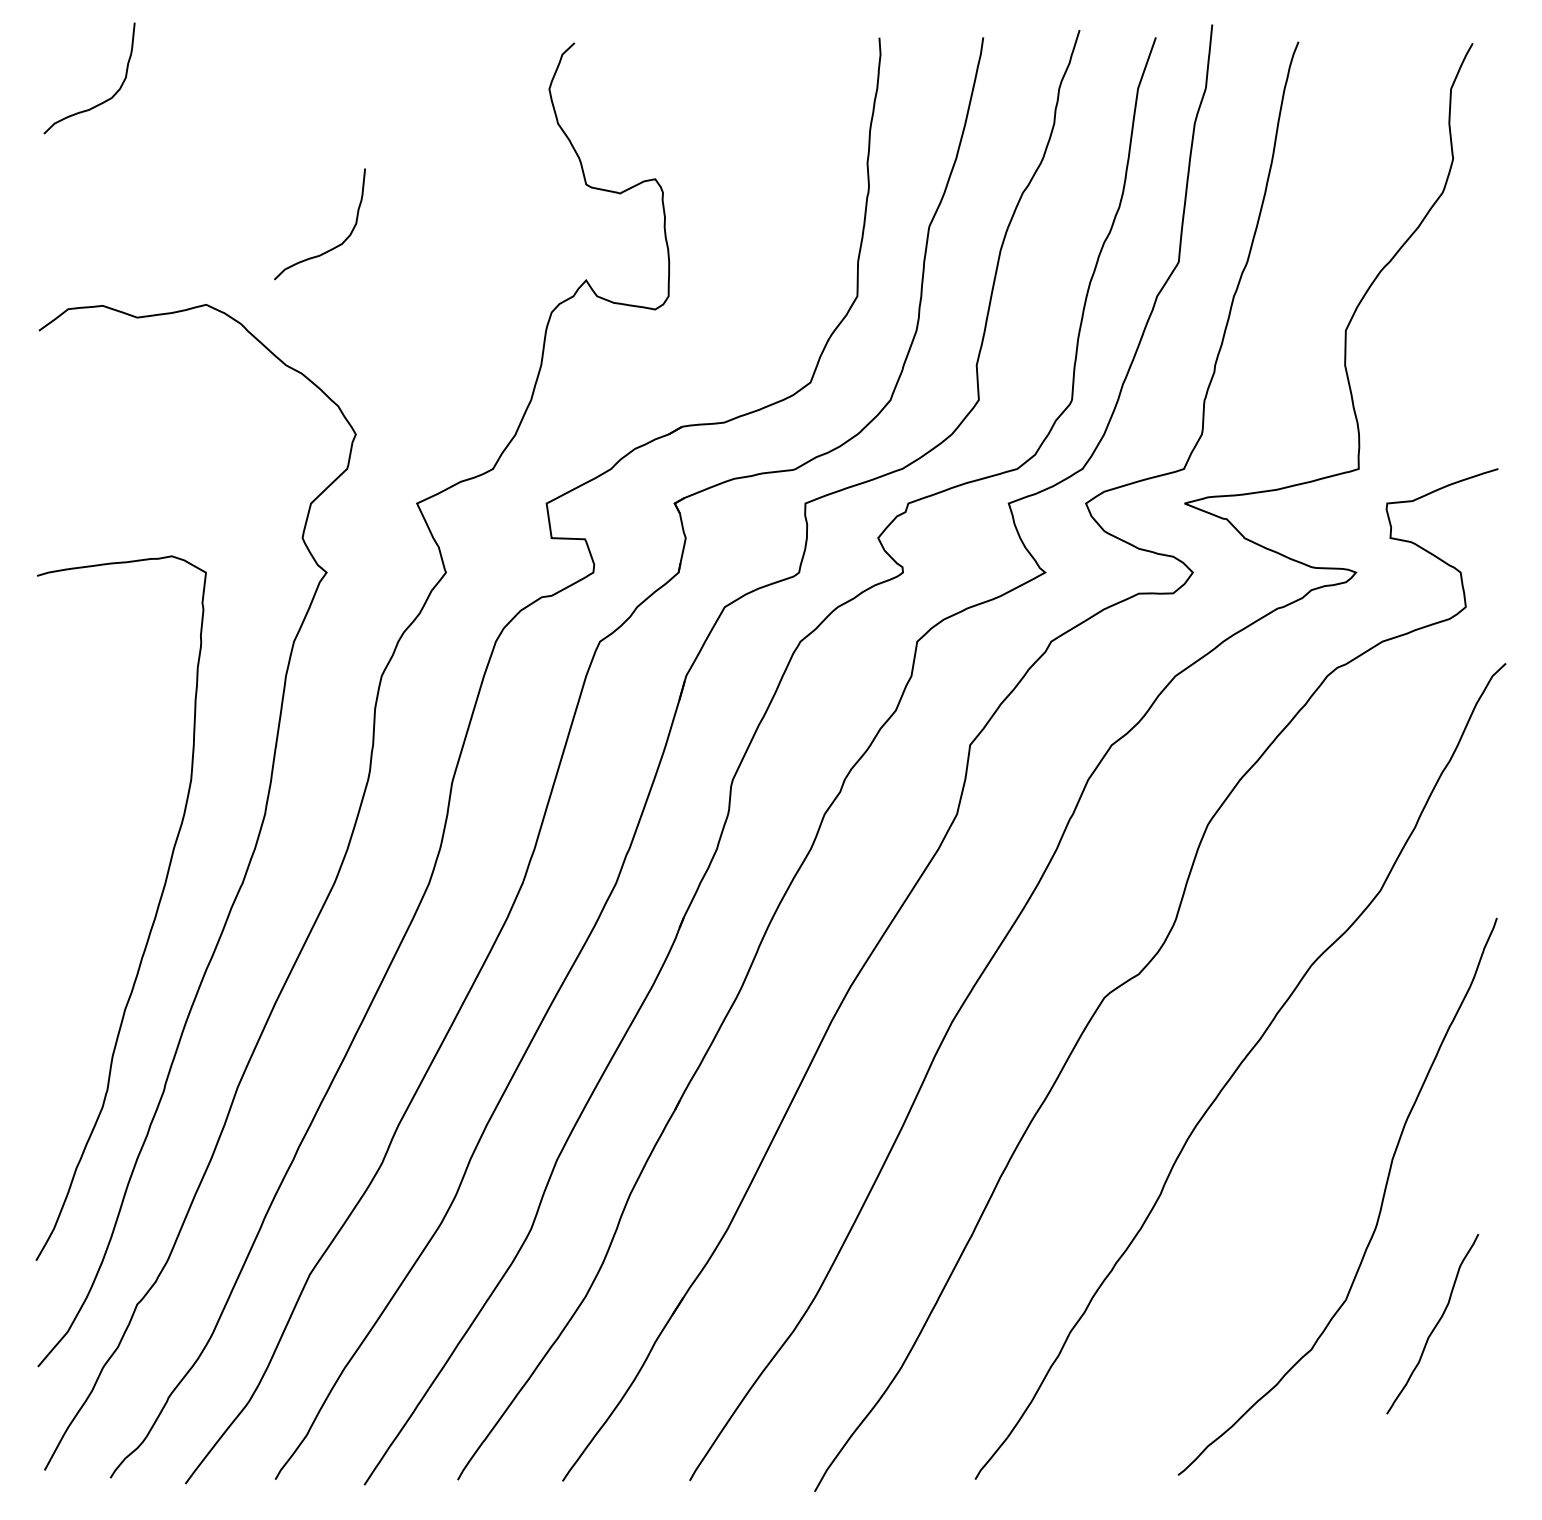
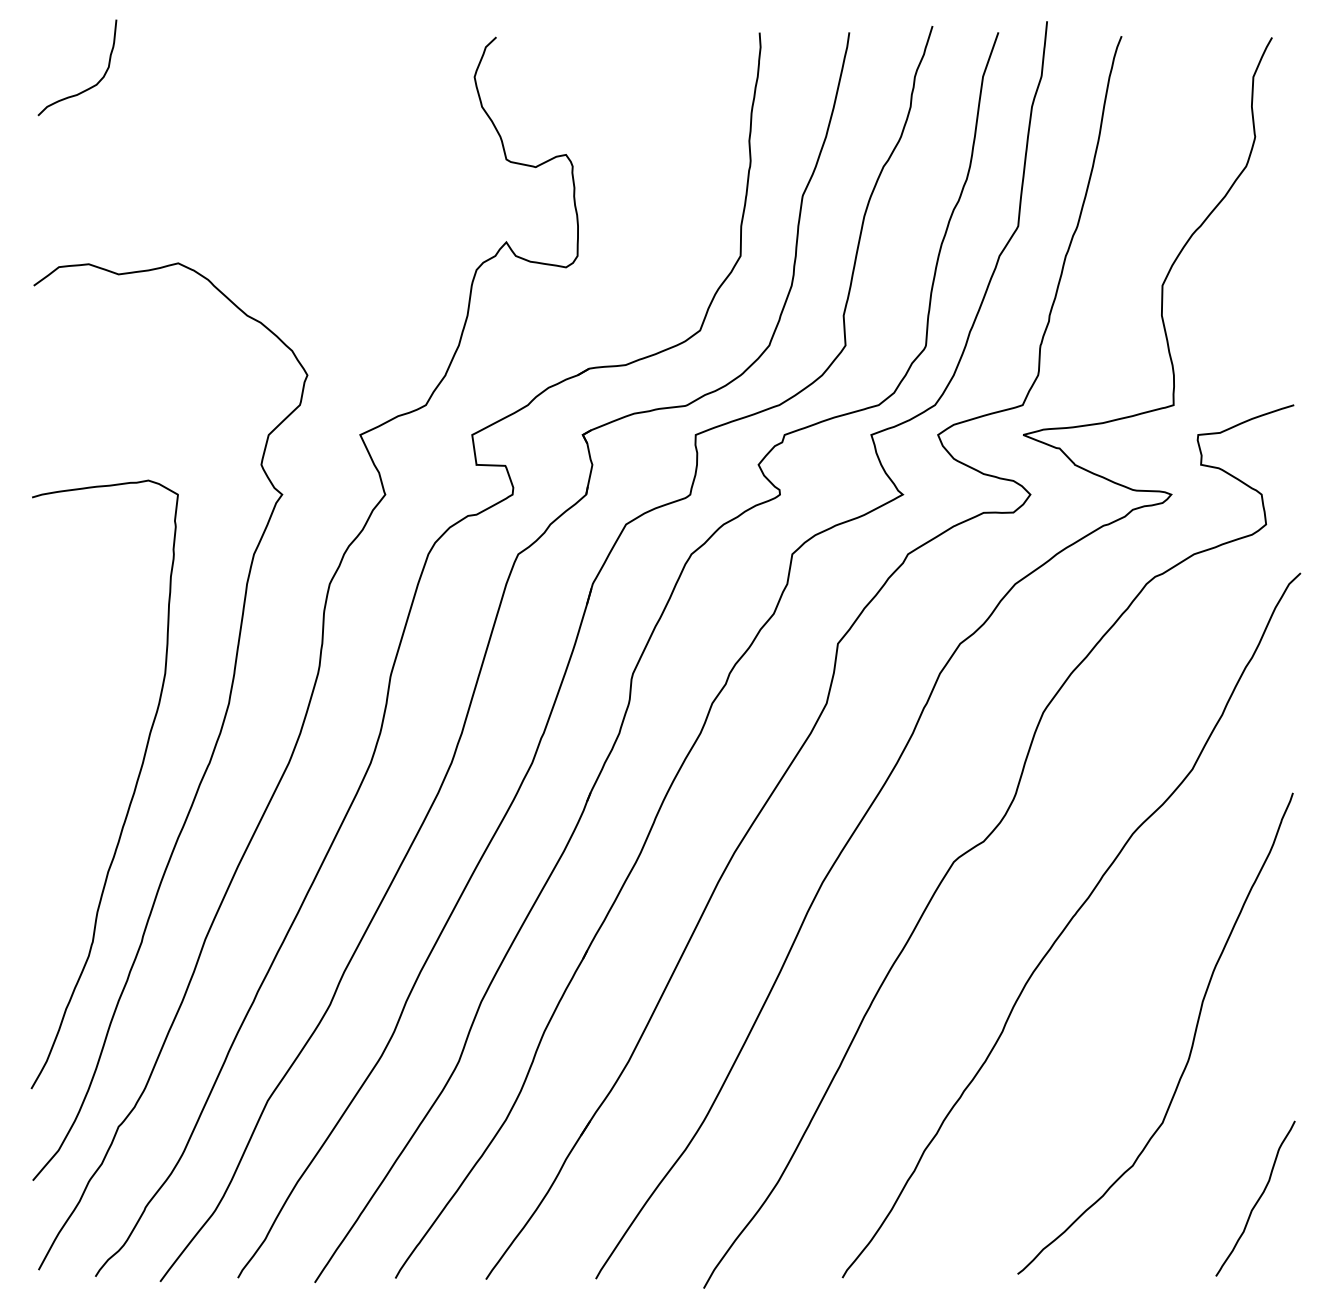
curve: (331, 248) -> (286, 214), removed
curve: (1434, 1325) -> (1257, 1199), moved

